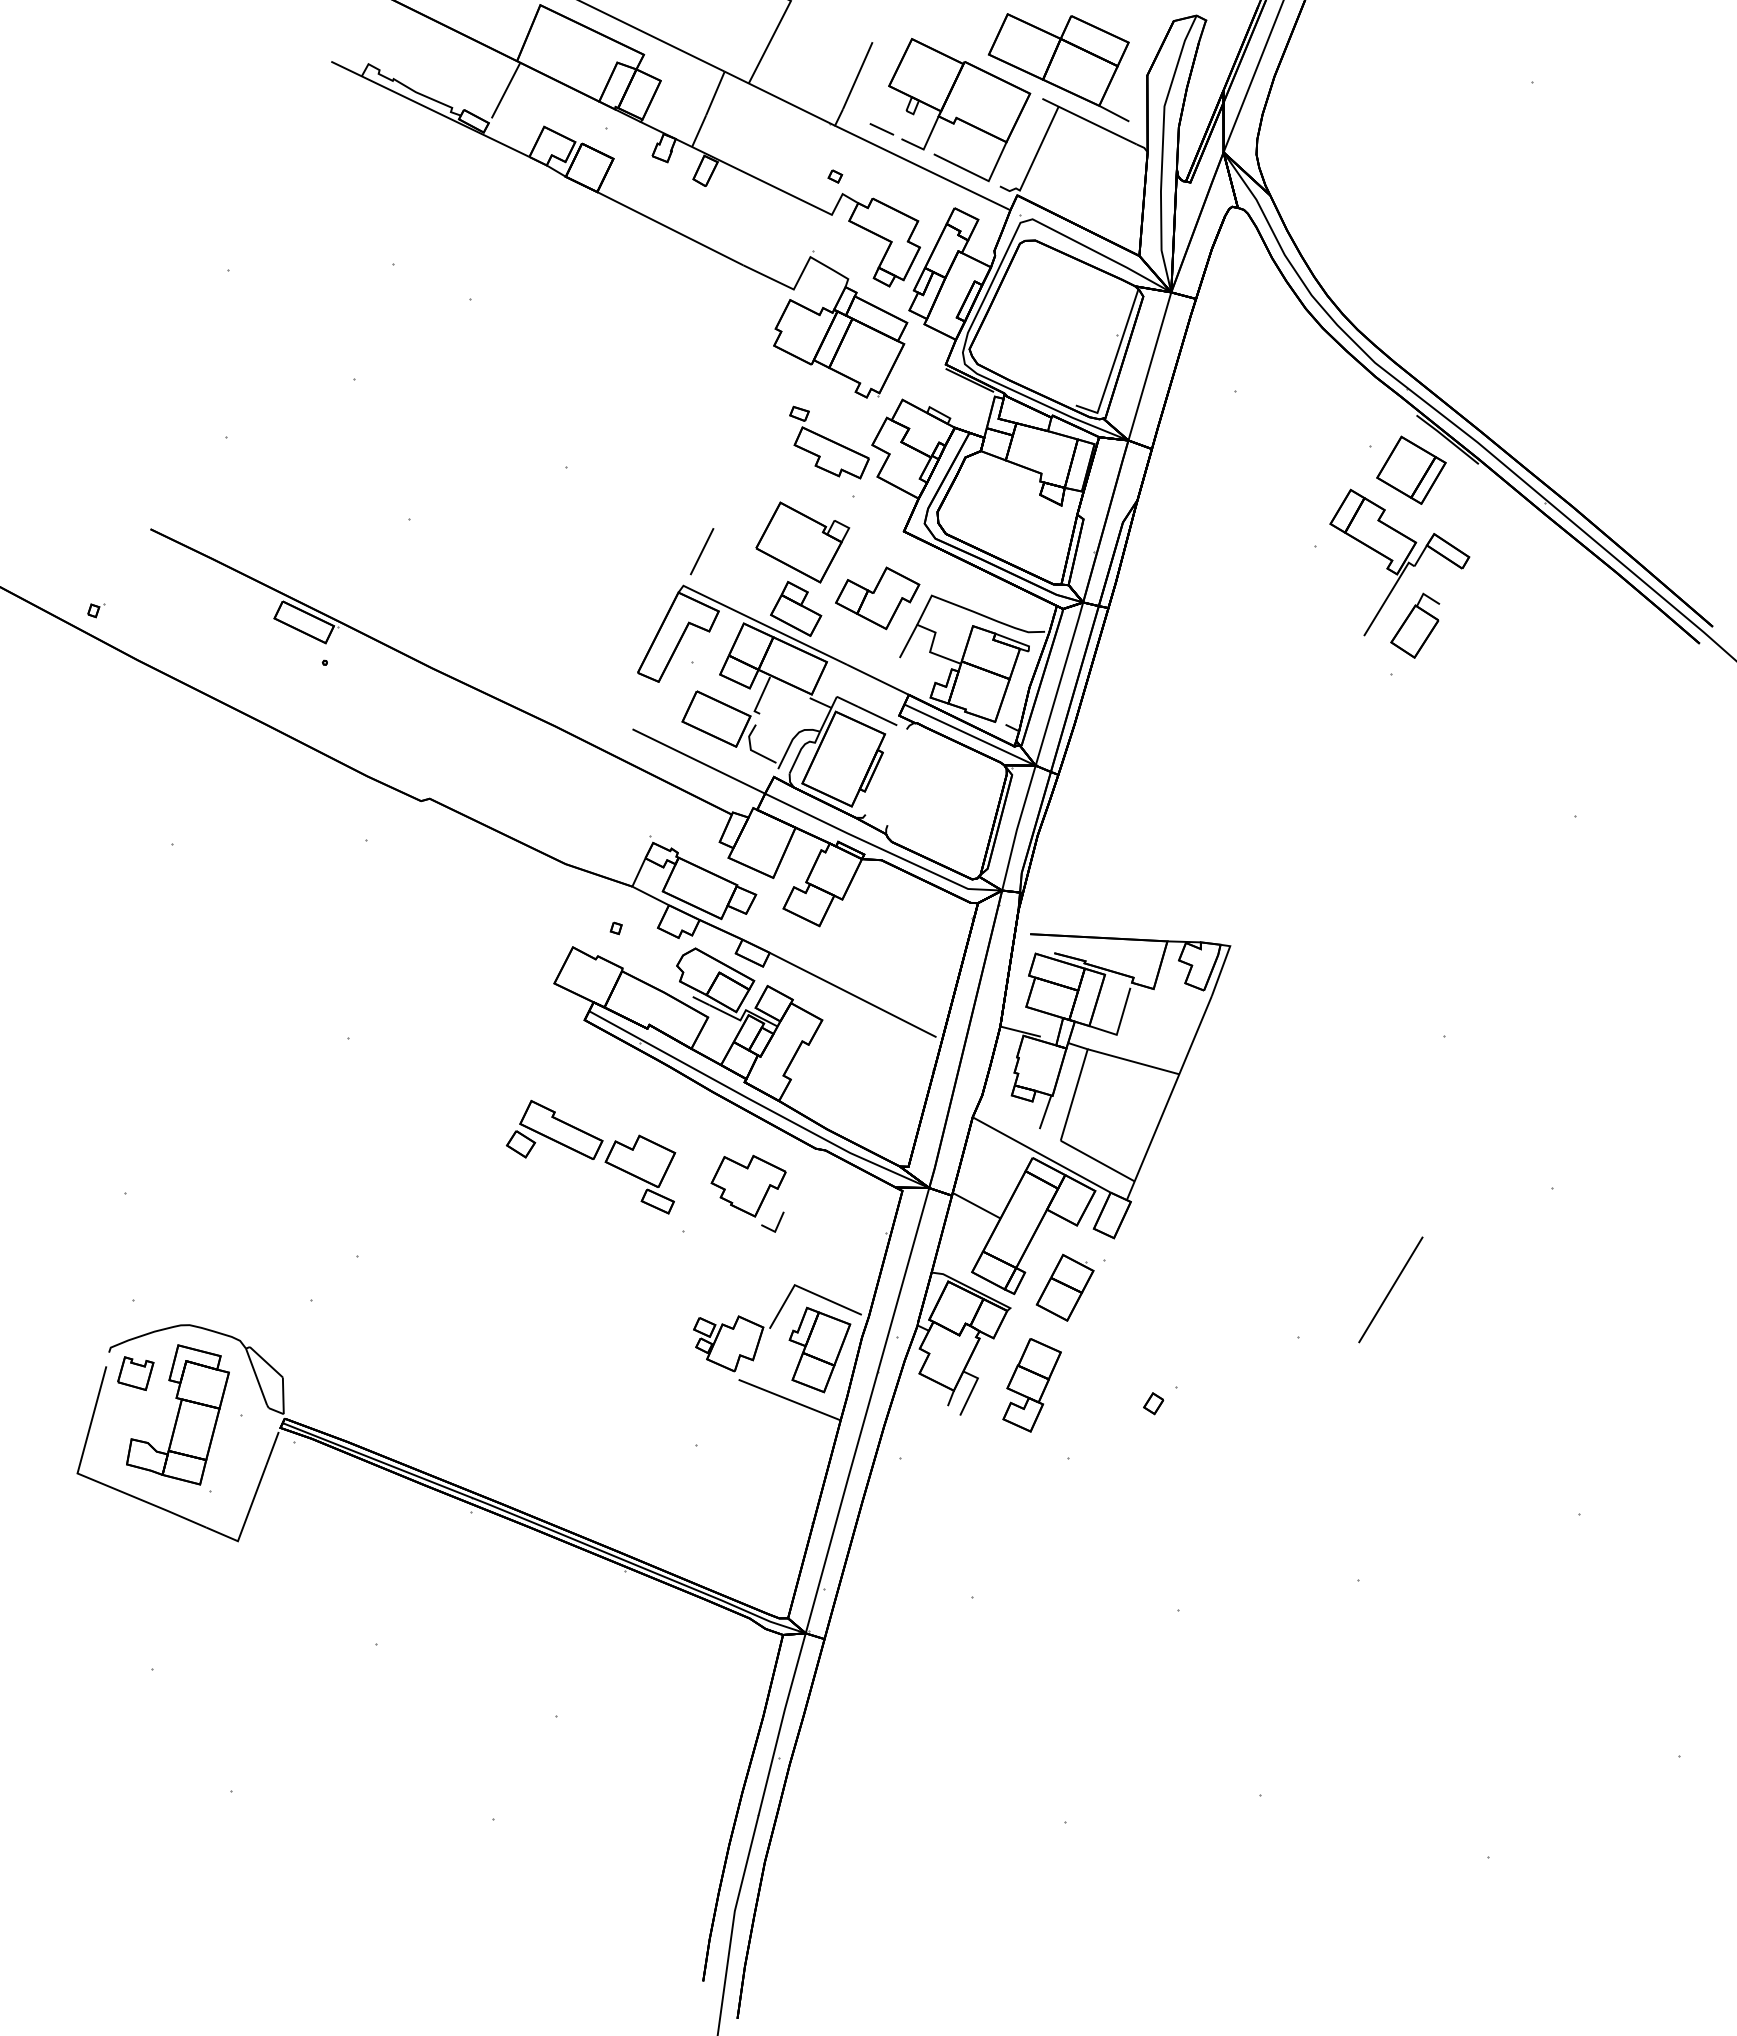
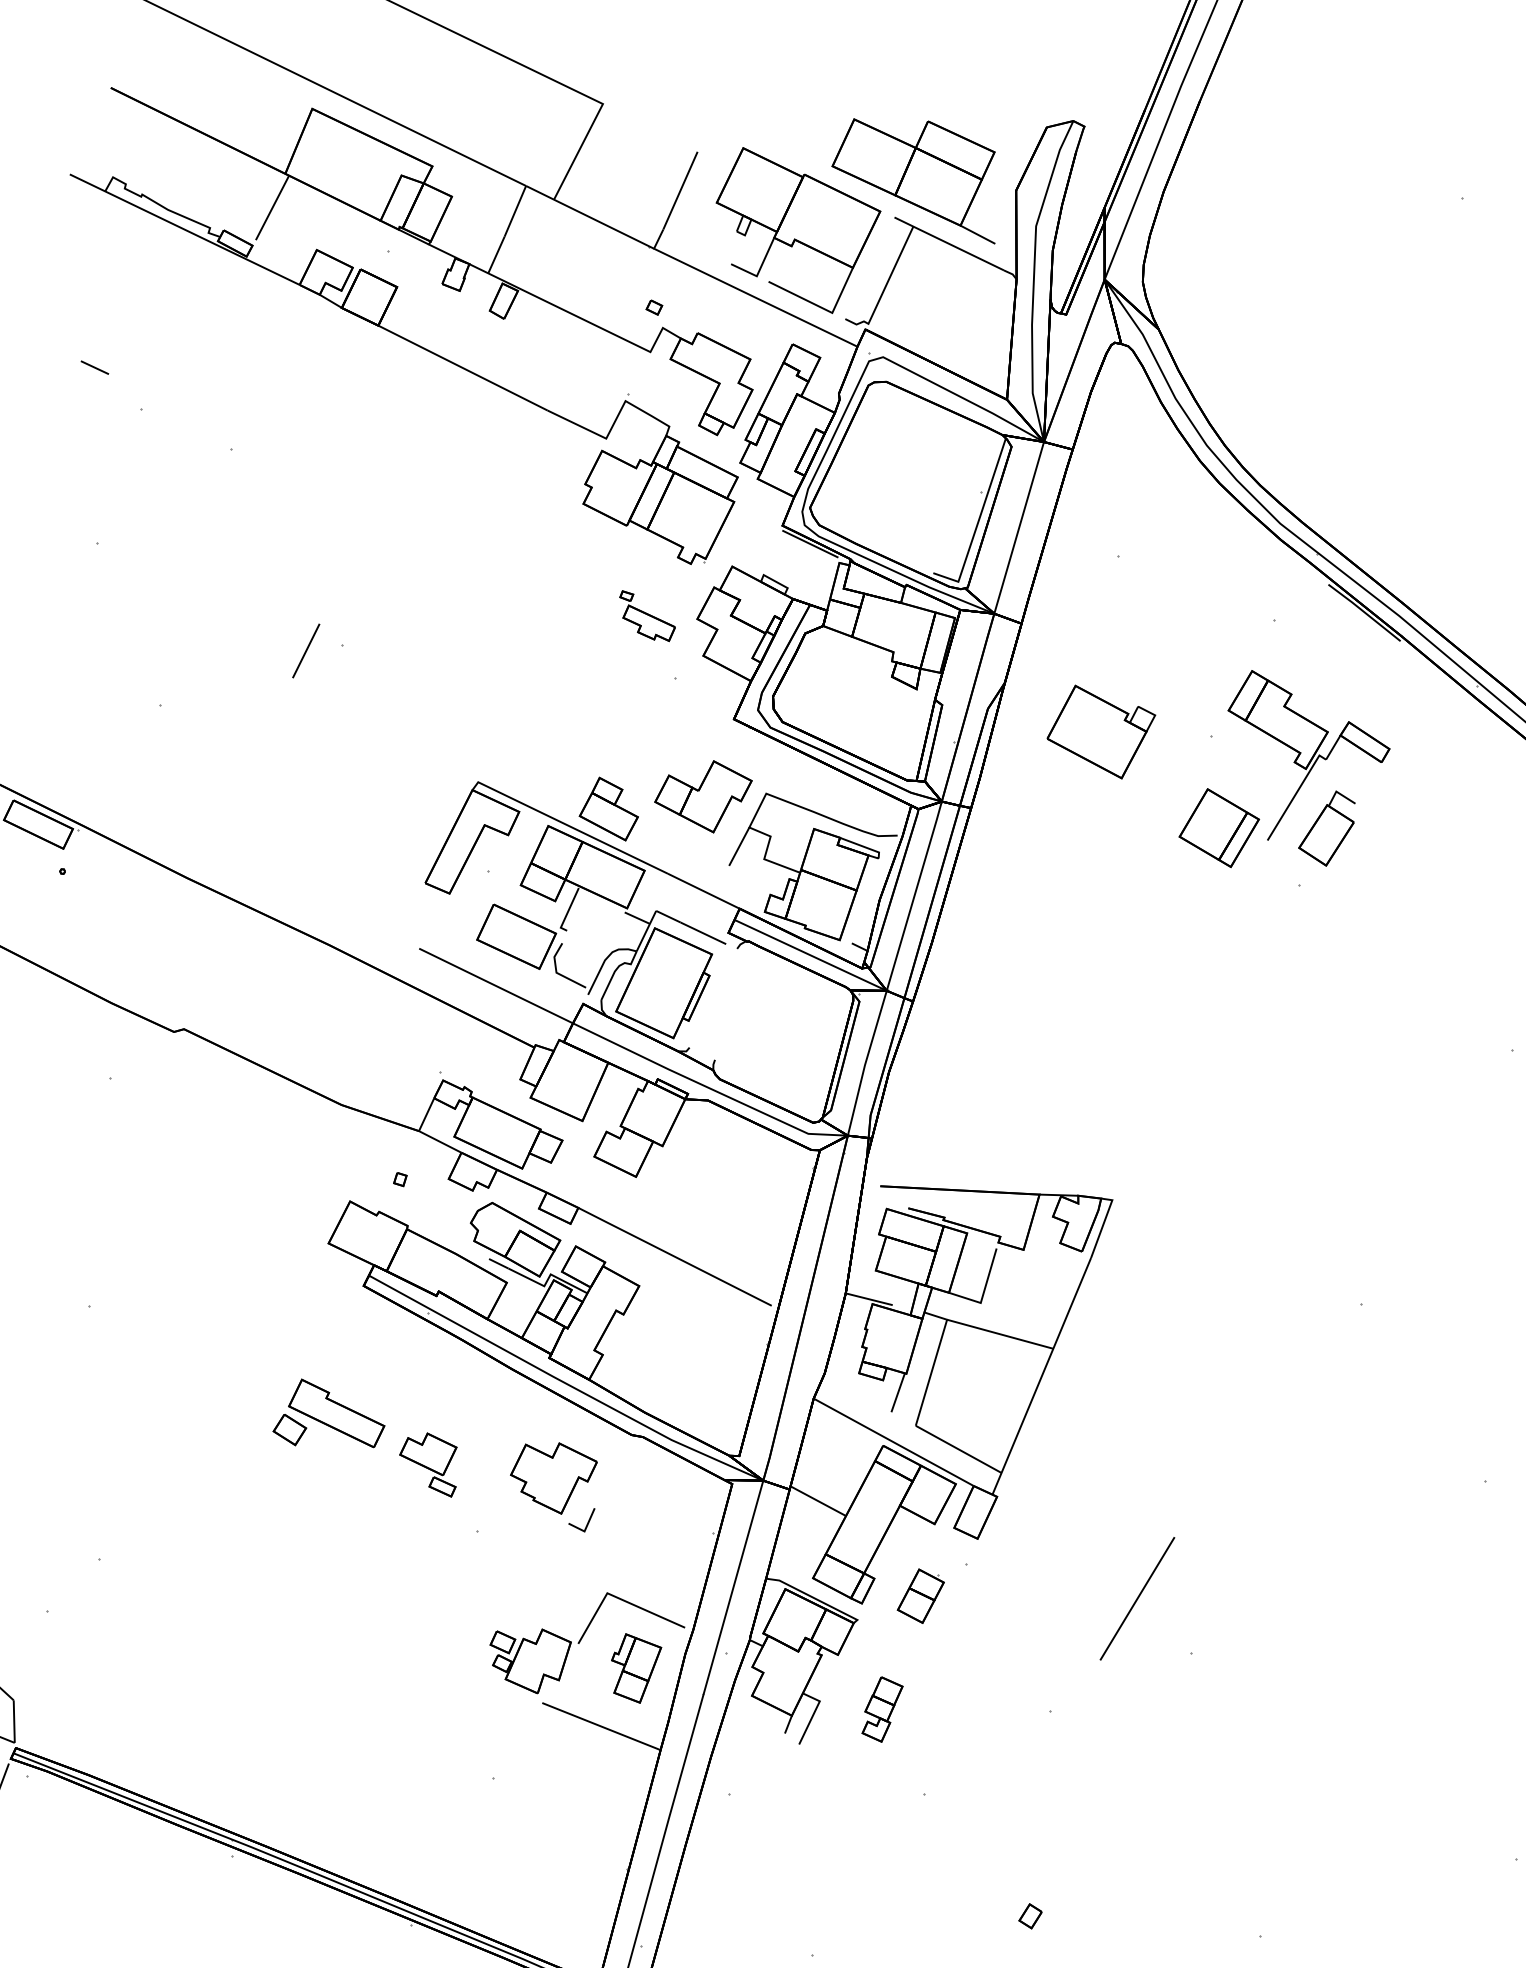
line: (881, 129) -> (94, 367), moved
part: (829, 442) -> (647, 616), size x0.6
part: (1411, 469) -> (1219, 827), moved
part: (802, 542) -> (1101, 732), moved
line: (701, 551) -> (305, 650), moved
part: (640, 1174) -> (428, 1464), size x0.7
part: (1064, 1287) -> (920, 1596), size x0.7
line: (1390, 1289) -> (1137, 1598), moved
part: (819, 1349) -> (636, 1667), size x0.7
part: (1031, 1385) -> (881, 1709), size x0.6
part: (1153, 1403) -> (1030, 1916), moved

